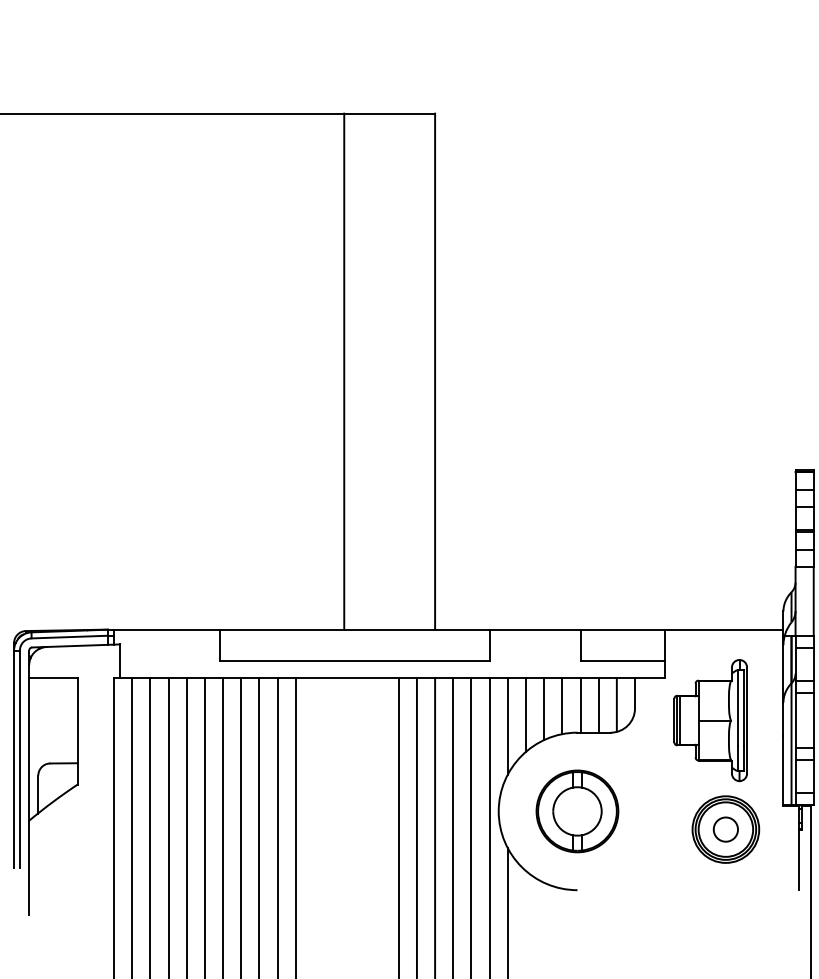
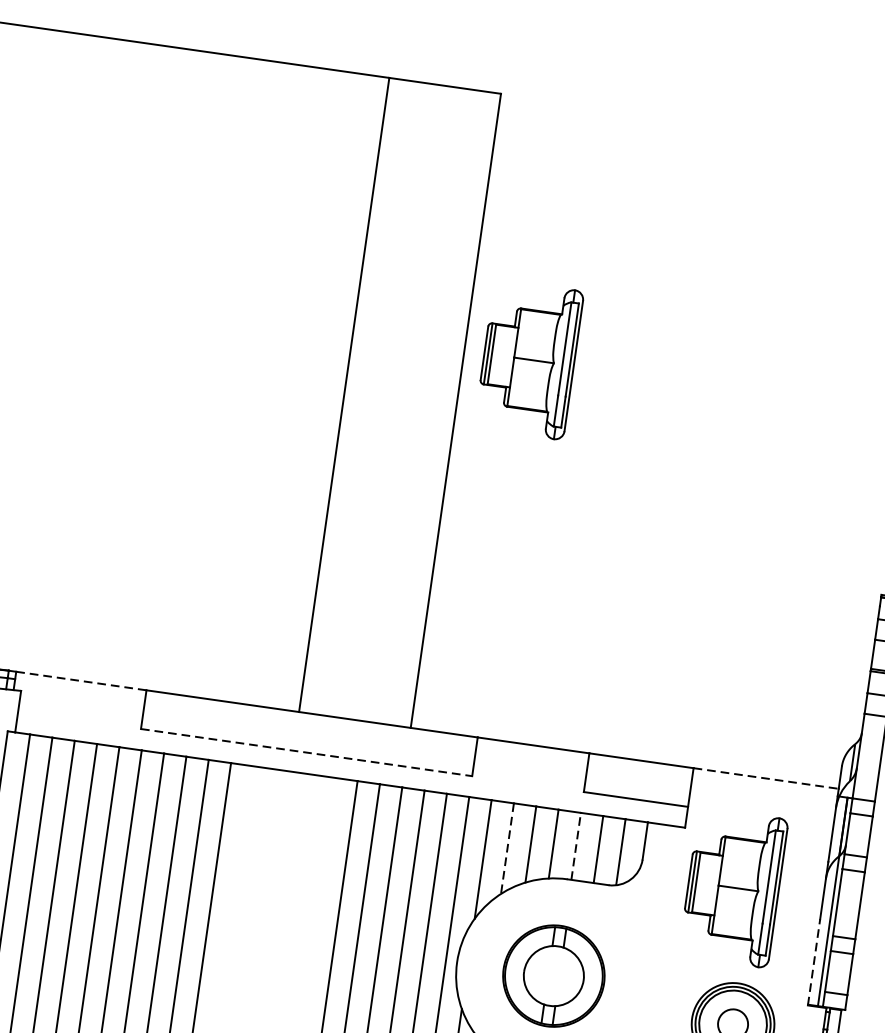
part: (487, 322) -> (528, 359), added
line: (167, 629) -> (81, 680), solid -> dashed
line: (724, 629) -> (766, 778), solid -> dashed
line: (354, 661) -> (306, 752), solid -> dashed
line: (580, 704) -> (576, 845), solid -> dashed
line: (525, 715) -> (506, 849), solid -> dashed
line: (783, 770) -> (814, 961), solid -> dashed

